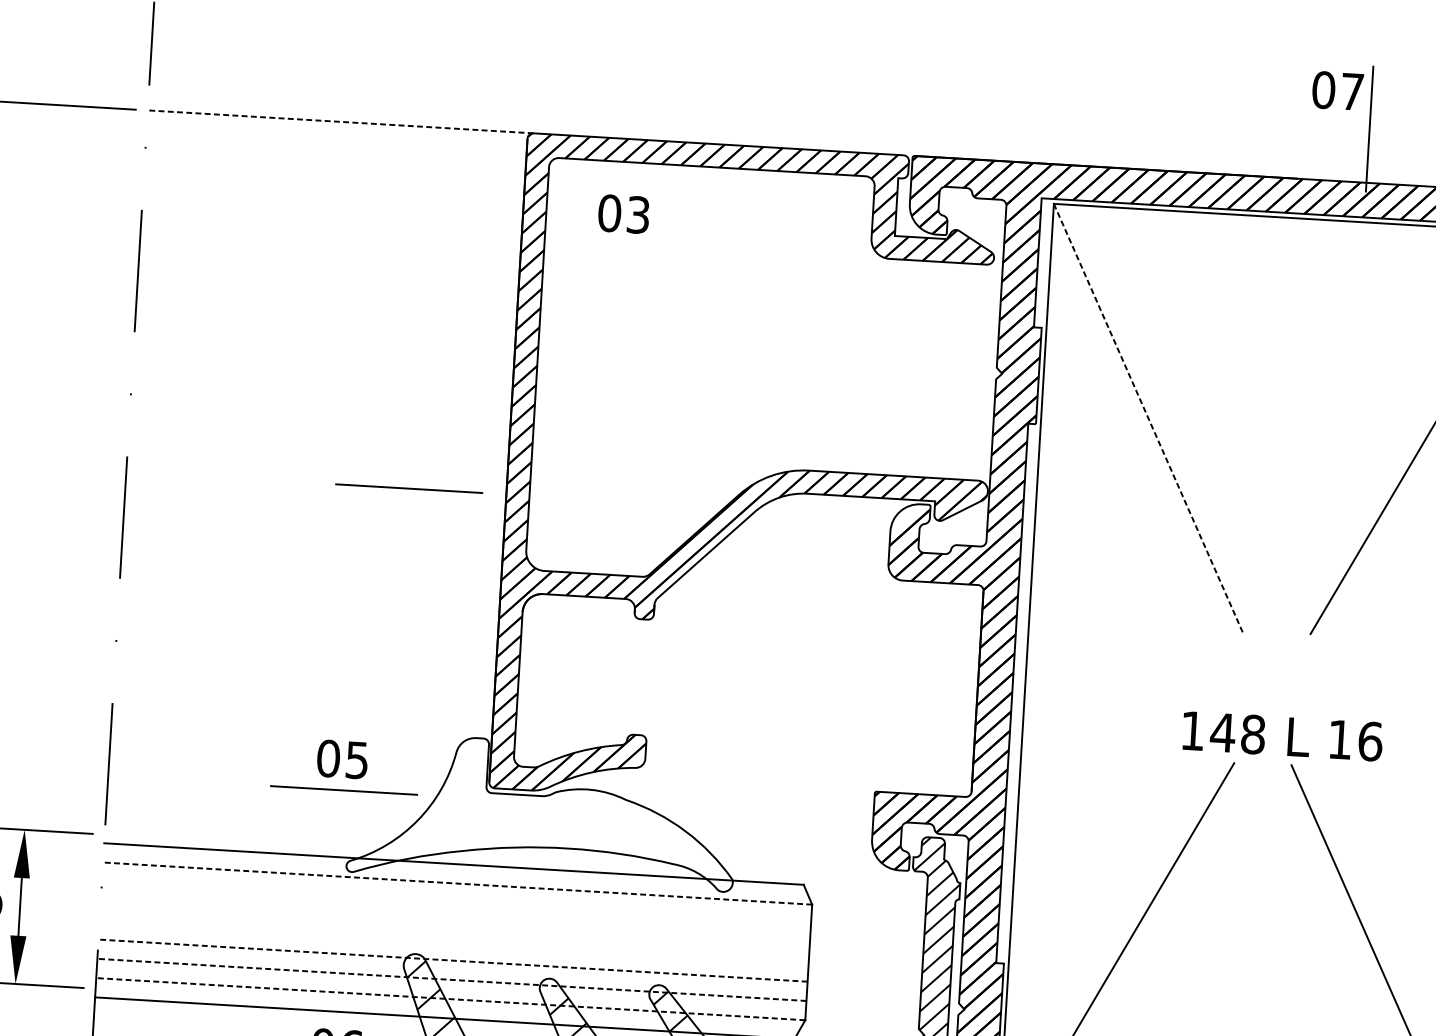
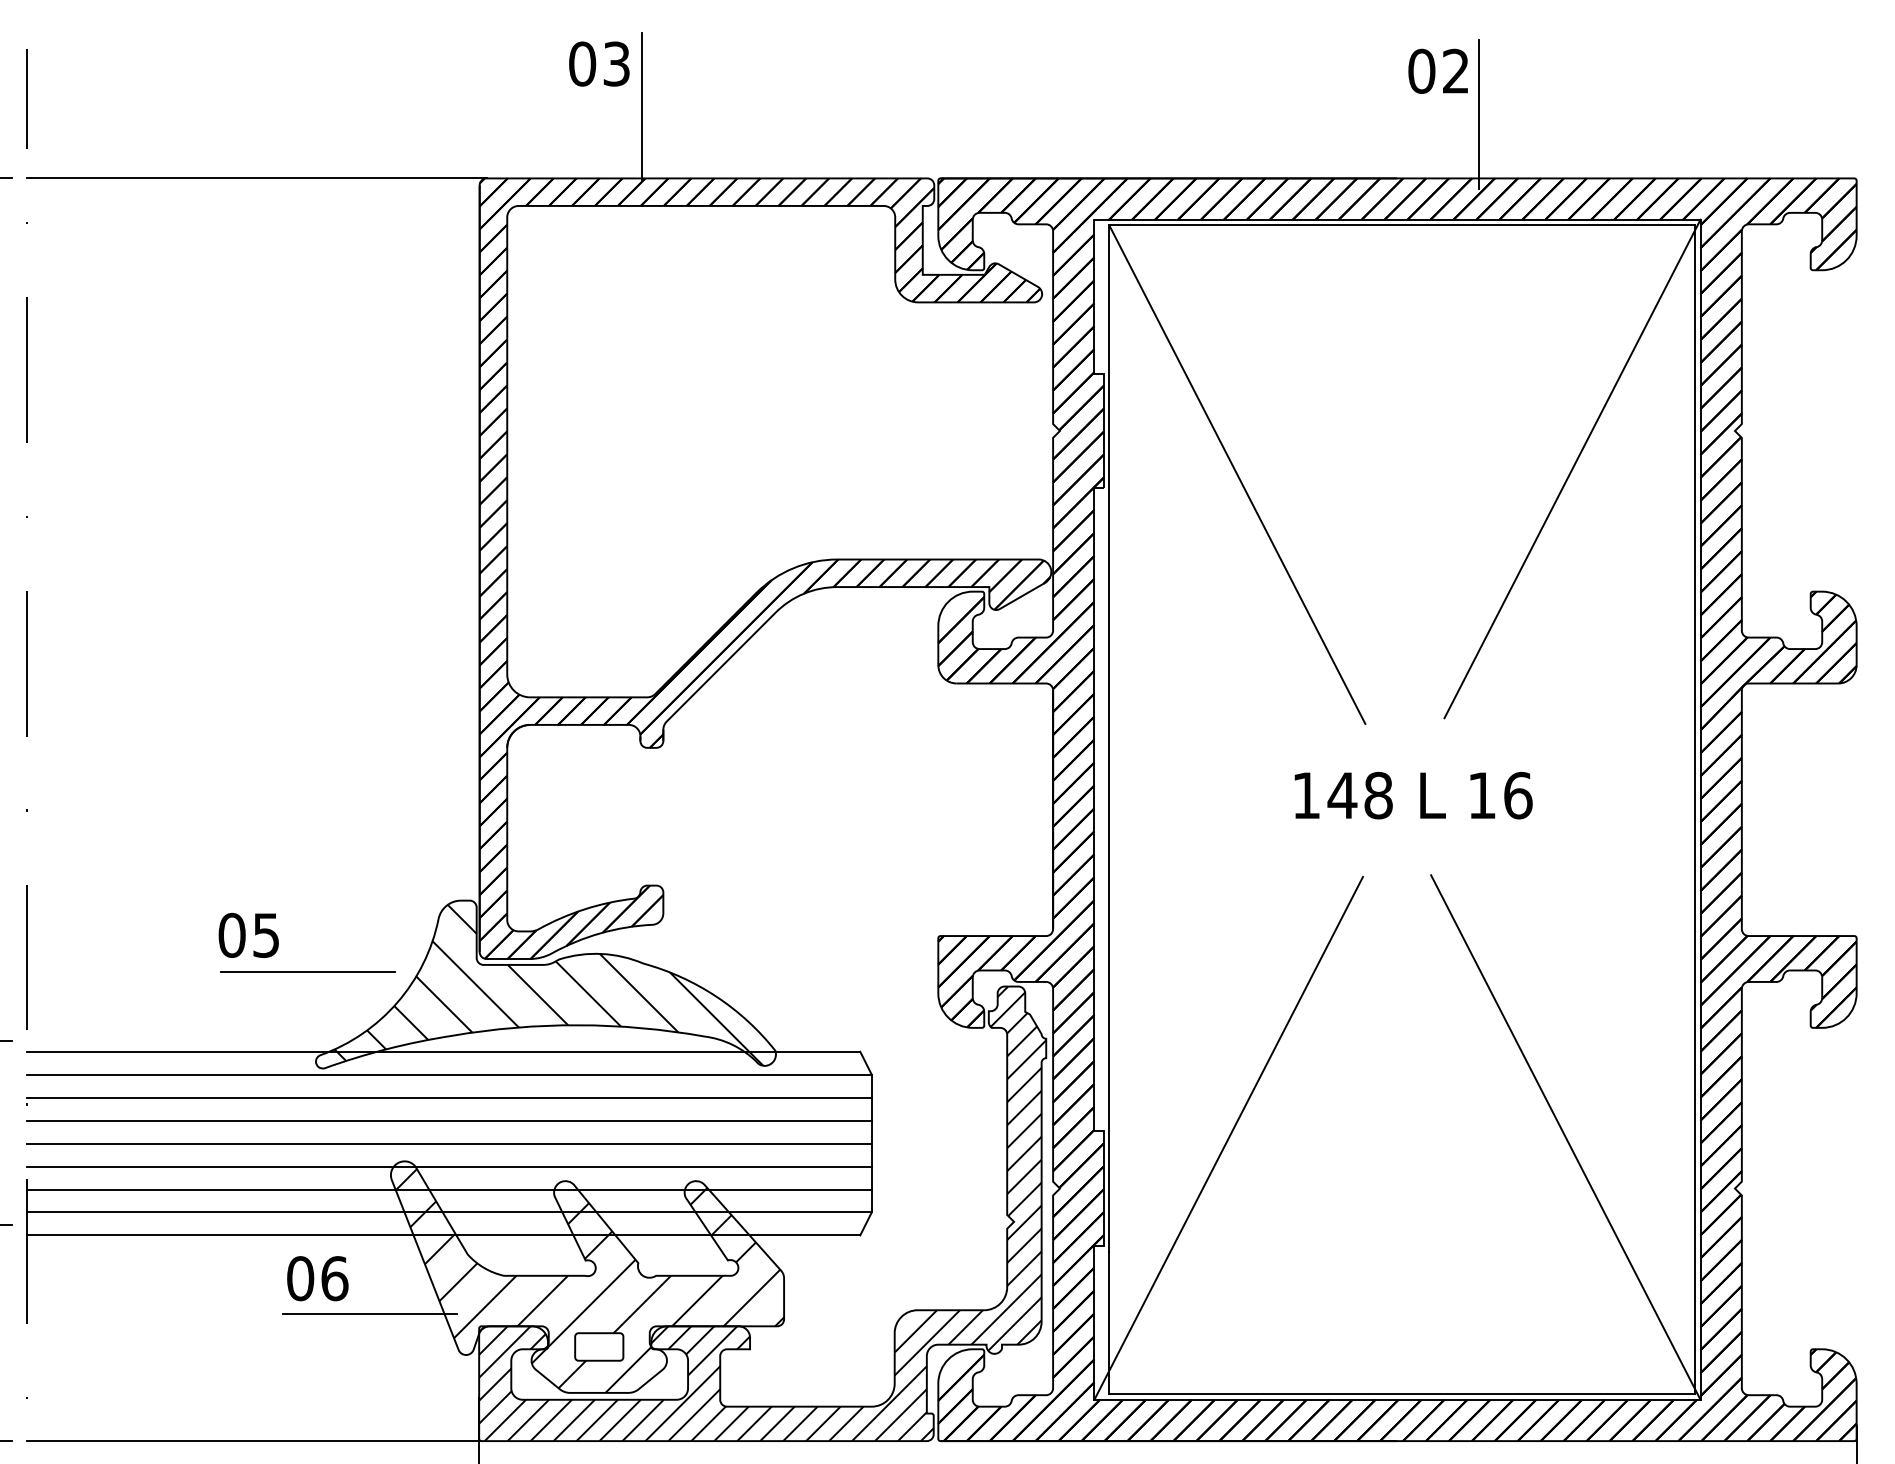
line: (668, 80) -> (642, 106), added
text: (1352, 91) -> (1455, 70), 07 -> 02
line: (340, 121) -> (256, 178), dashed -> solid
text: (623, 213) -> (599, 63), moved
line: (1148, 420) -> (1237, 475), dashed -> solid
line: (408, 488) -> (363, 608), removed
text: (1282, 736) -> (1413, 795), moved
text: (342, 758) -> (248, 934), moved
hatch: (545, 812) -> (548, 984), added
line: (457, 883) -> (449, 1074), dashed -> solid
line: (455, 902) -> (448, 1097), added
line: (454, 921) -> (448, 1120), added
line: (453, 941) -> (448, 1143), added
line: (453, 960) -> (449, 1166), dashed -> solid
line: (452, 979) -> (449, 1189), dashed -> solid
line: (451, 999) -> (449, 1212), dashed -> solid

